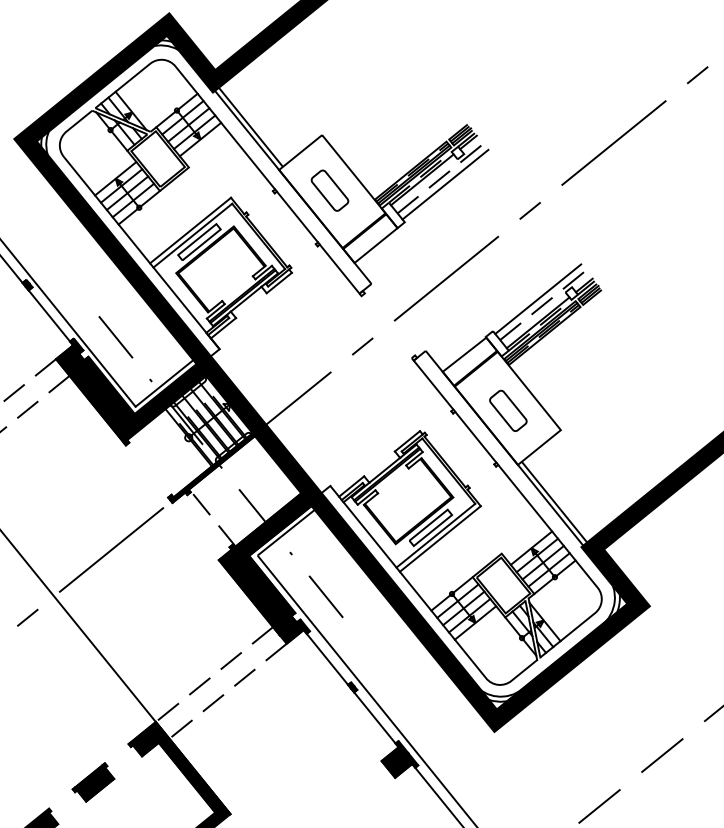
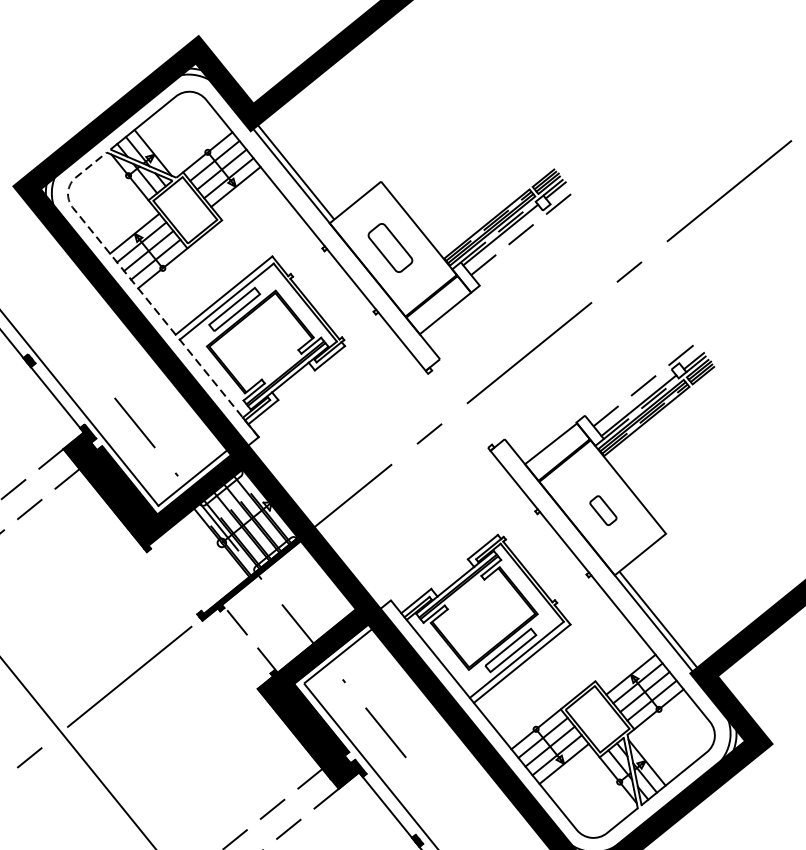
line: (445, 184) -> (528, 240), removed
line: (117, 223) -> (136, 287), solid -> dashed
line: (538, 299) -> (639, 377), removed
part: (508, 410) -> (603, 510), size x0.6

